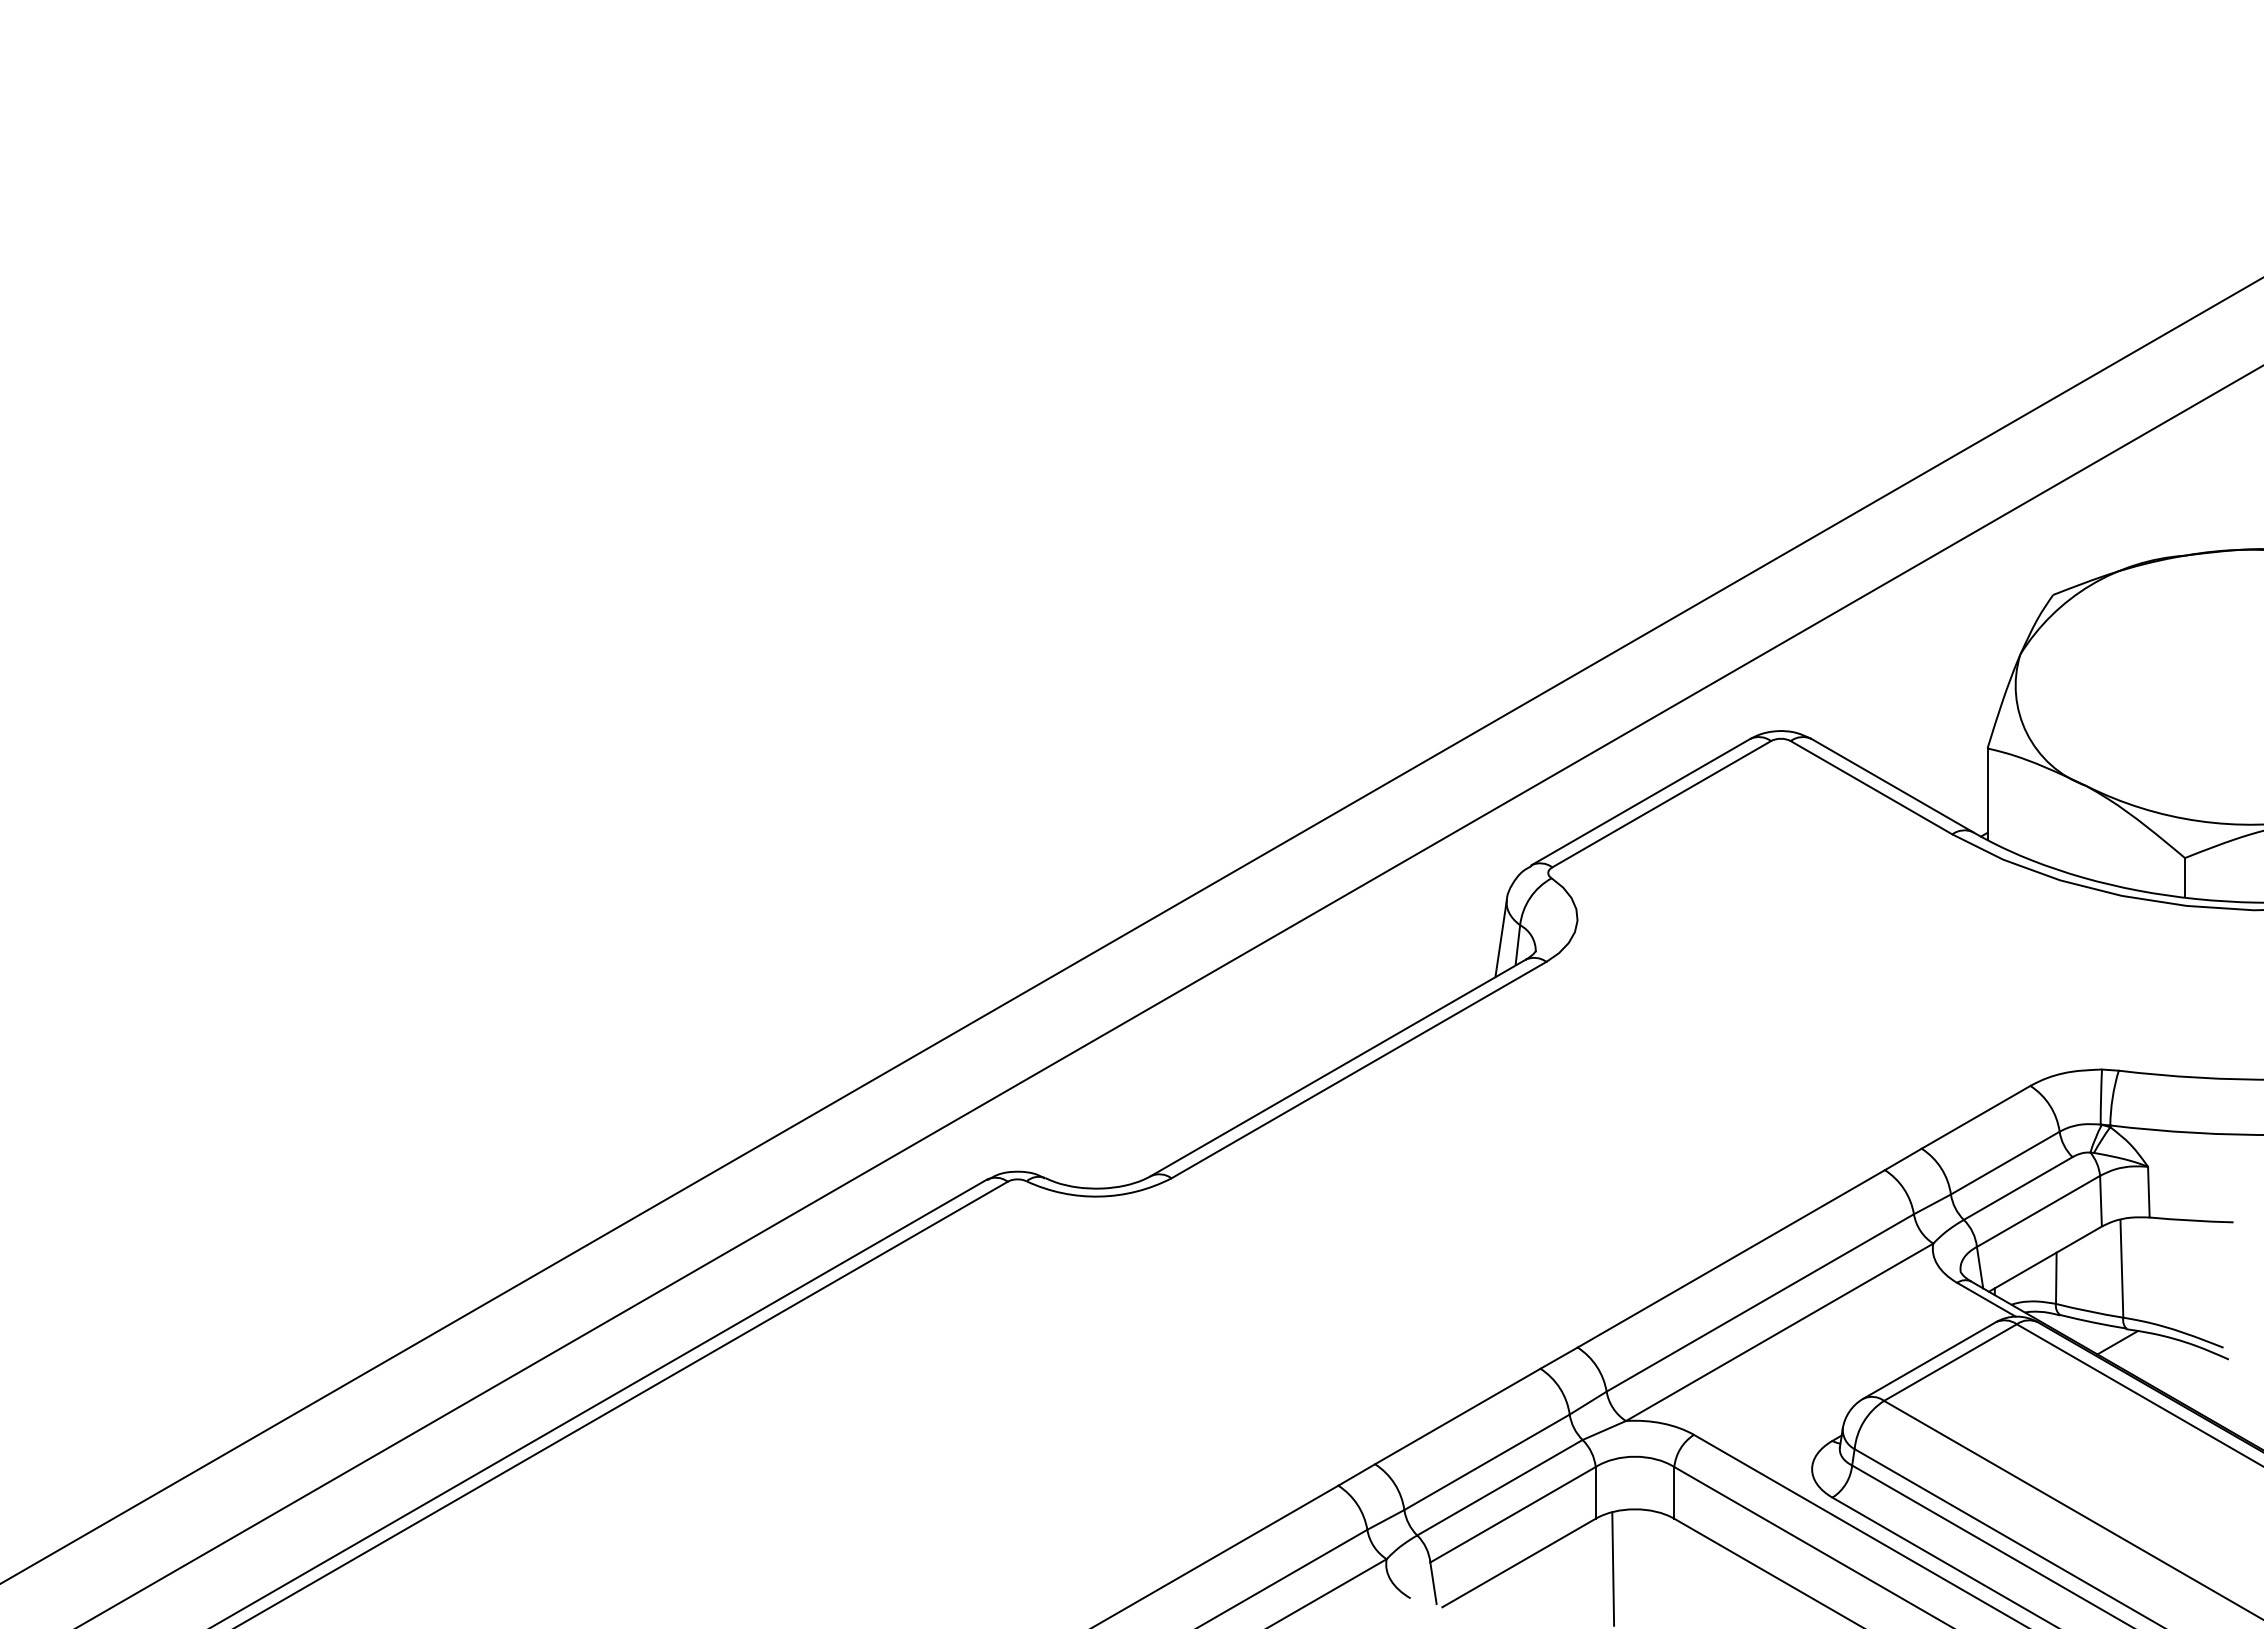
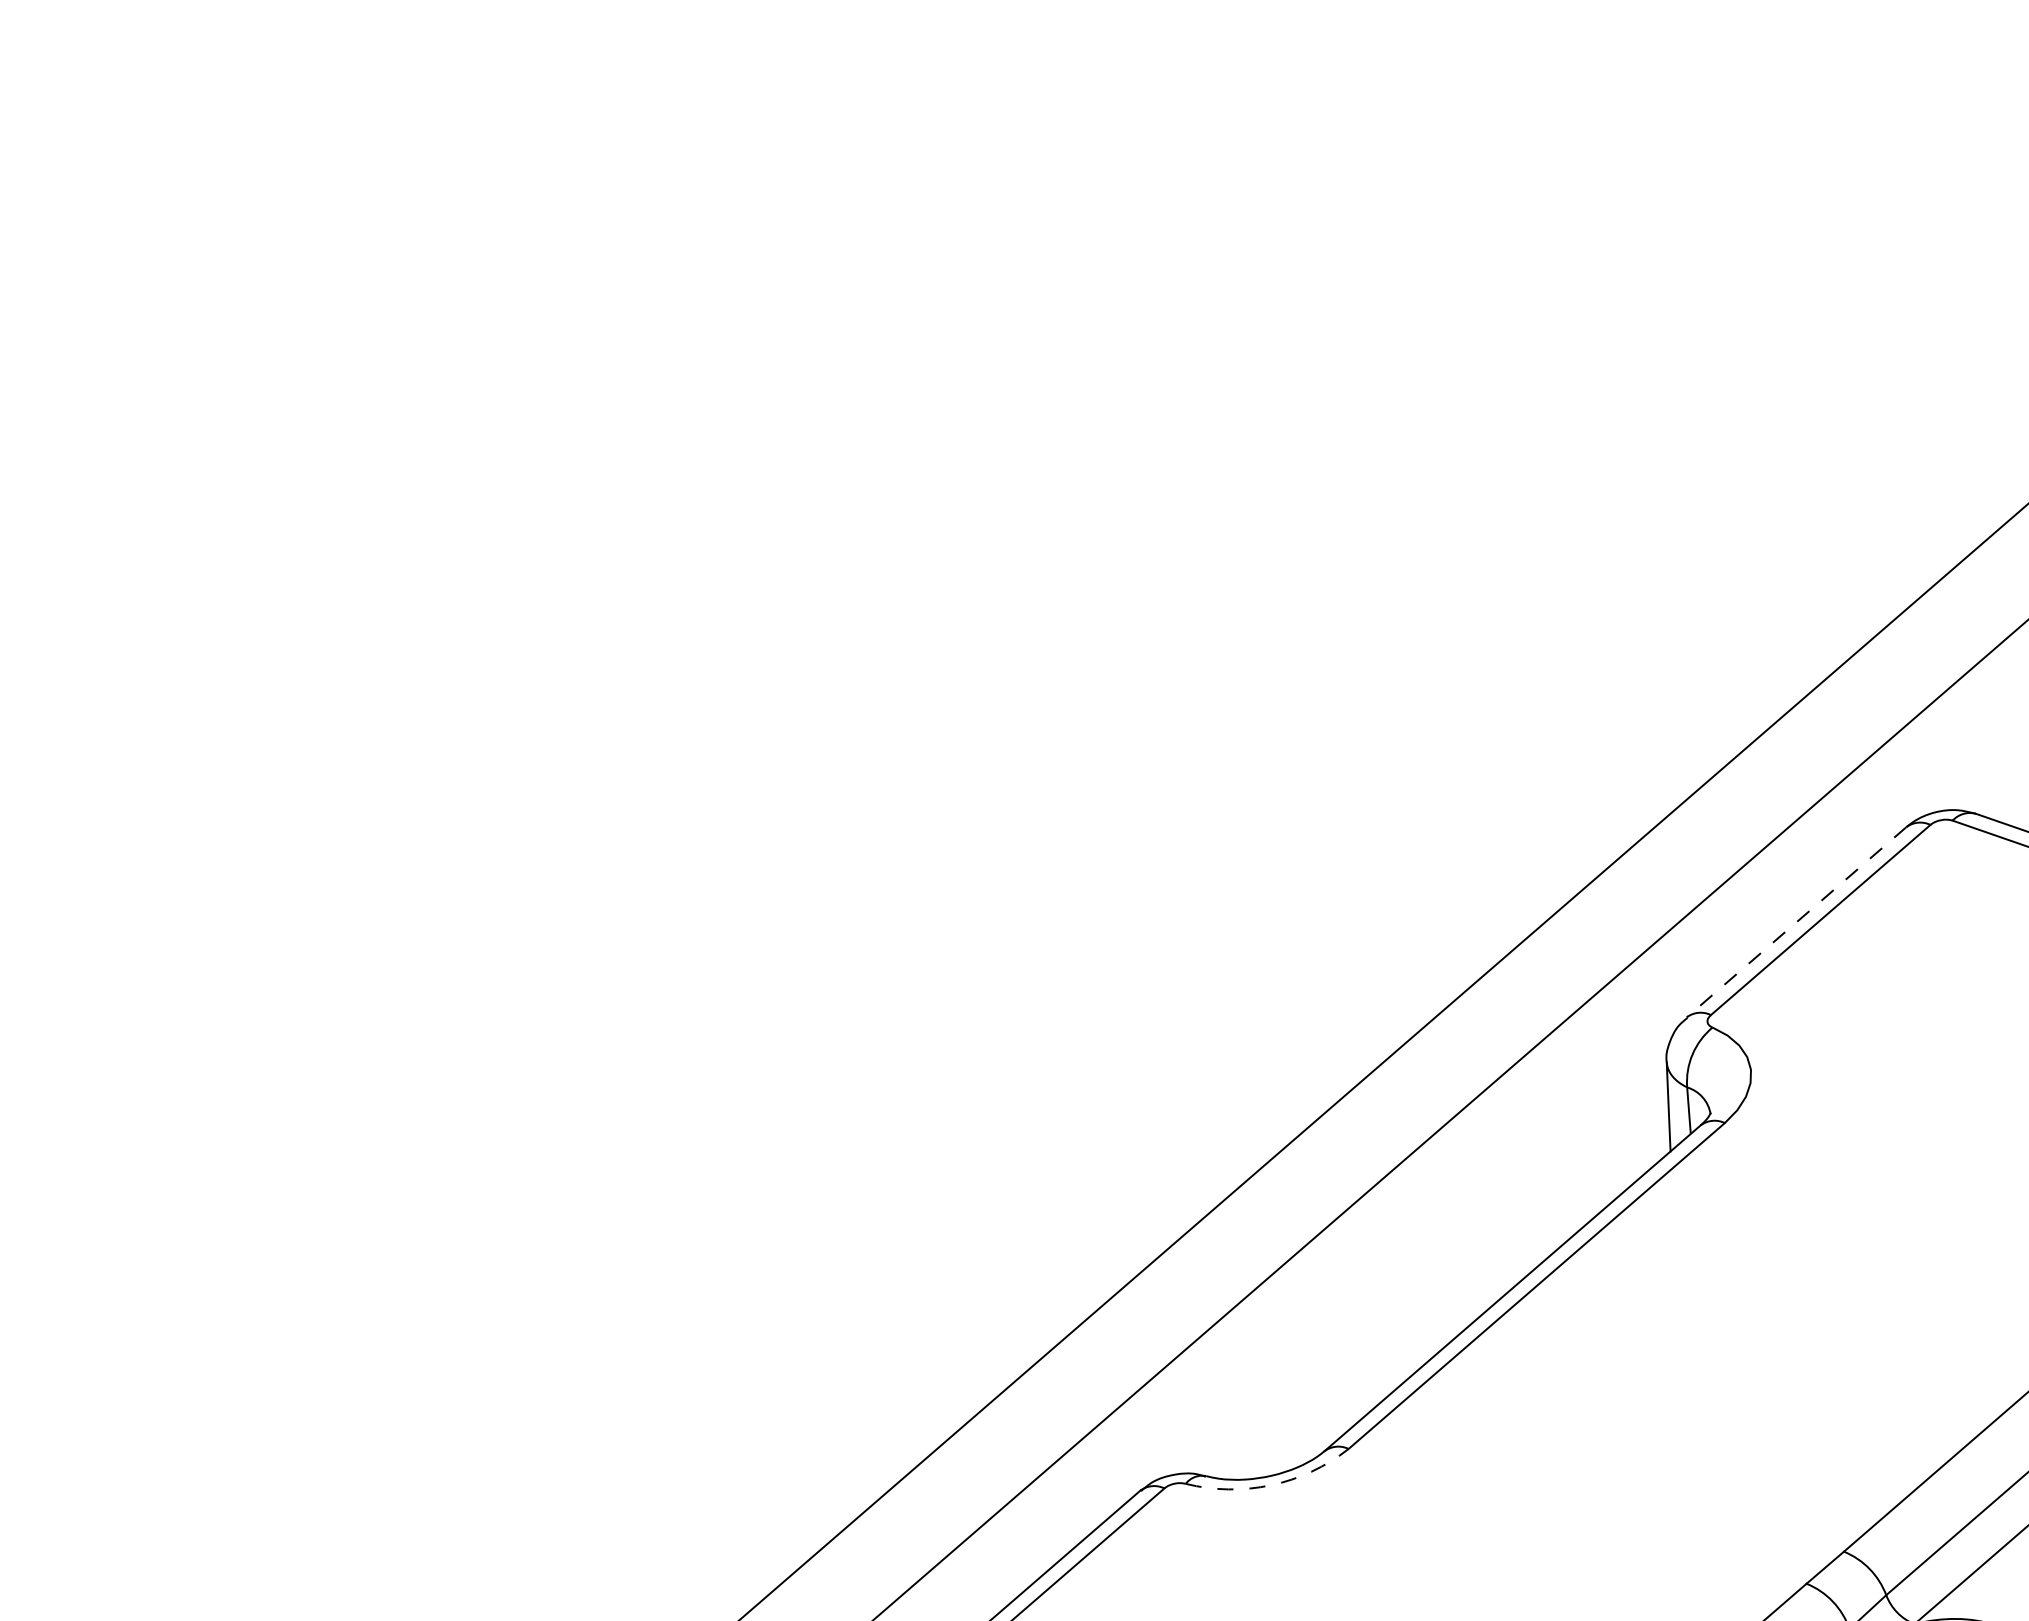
line: (1640, 802) -> (1796, 922), solid -> dashed
arc: (1099, 1196) -> (1271, 1485), solid -> dashed

